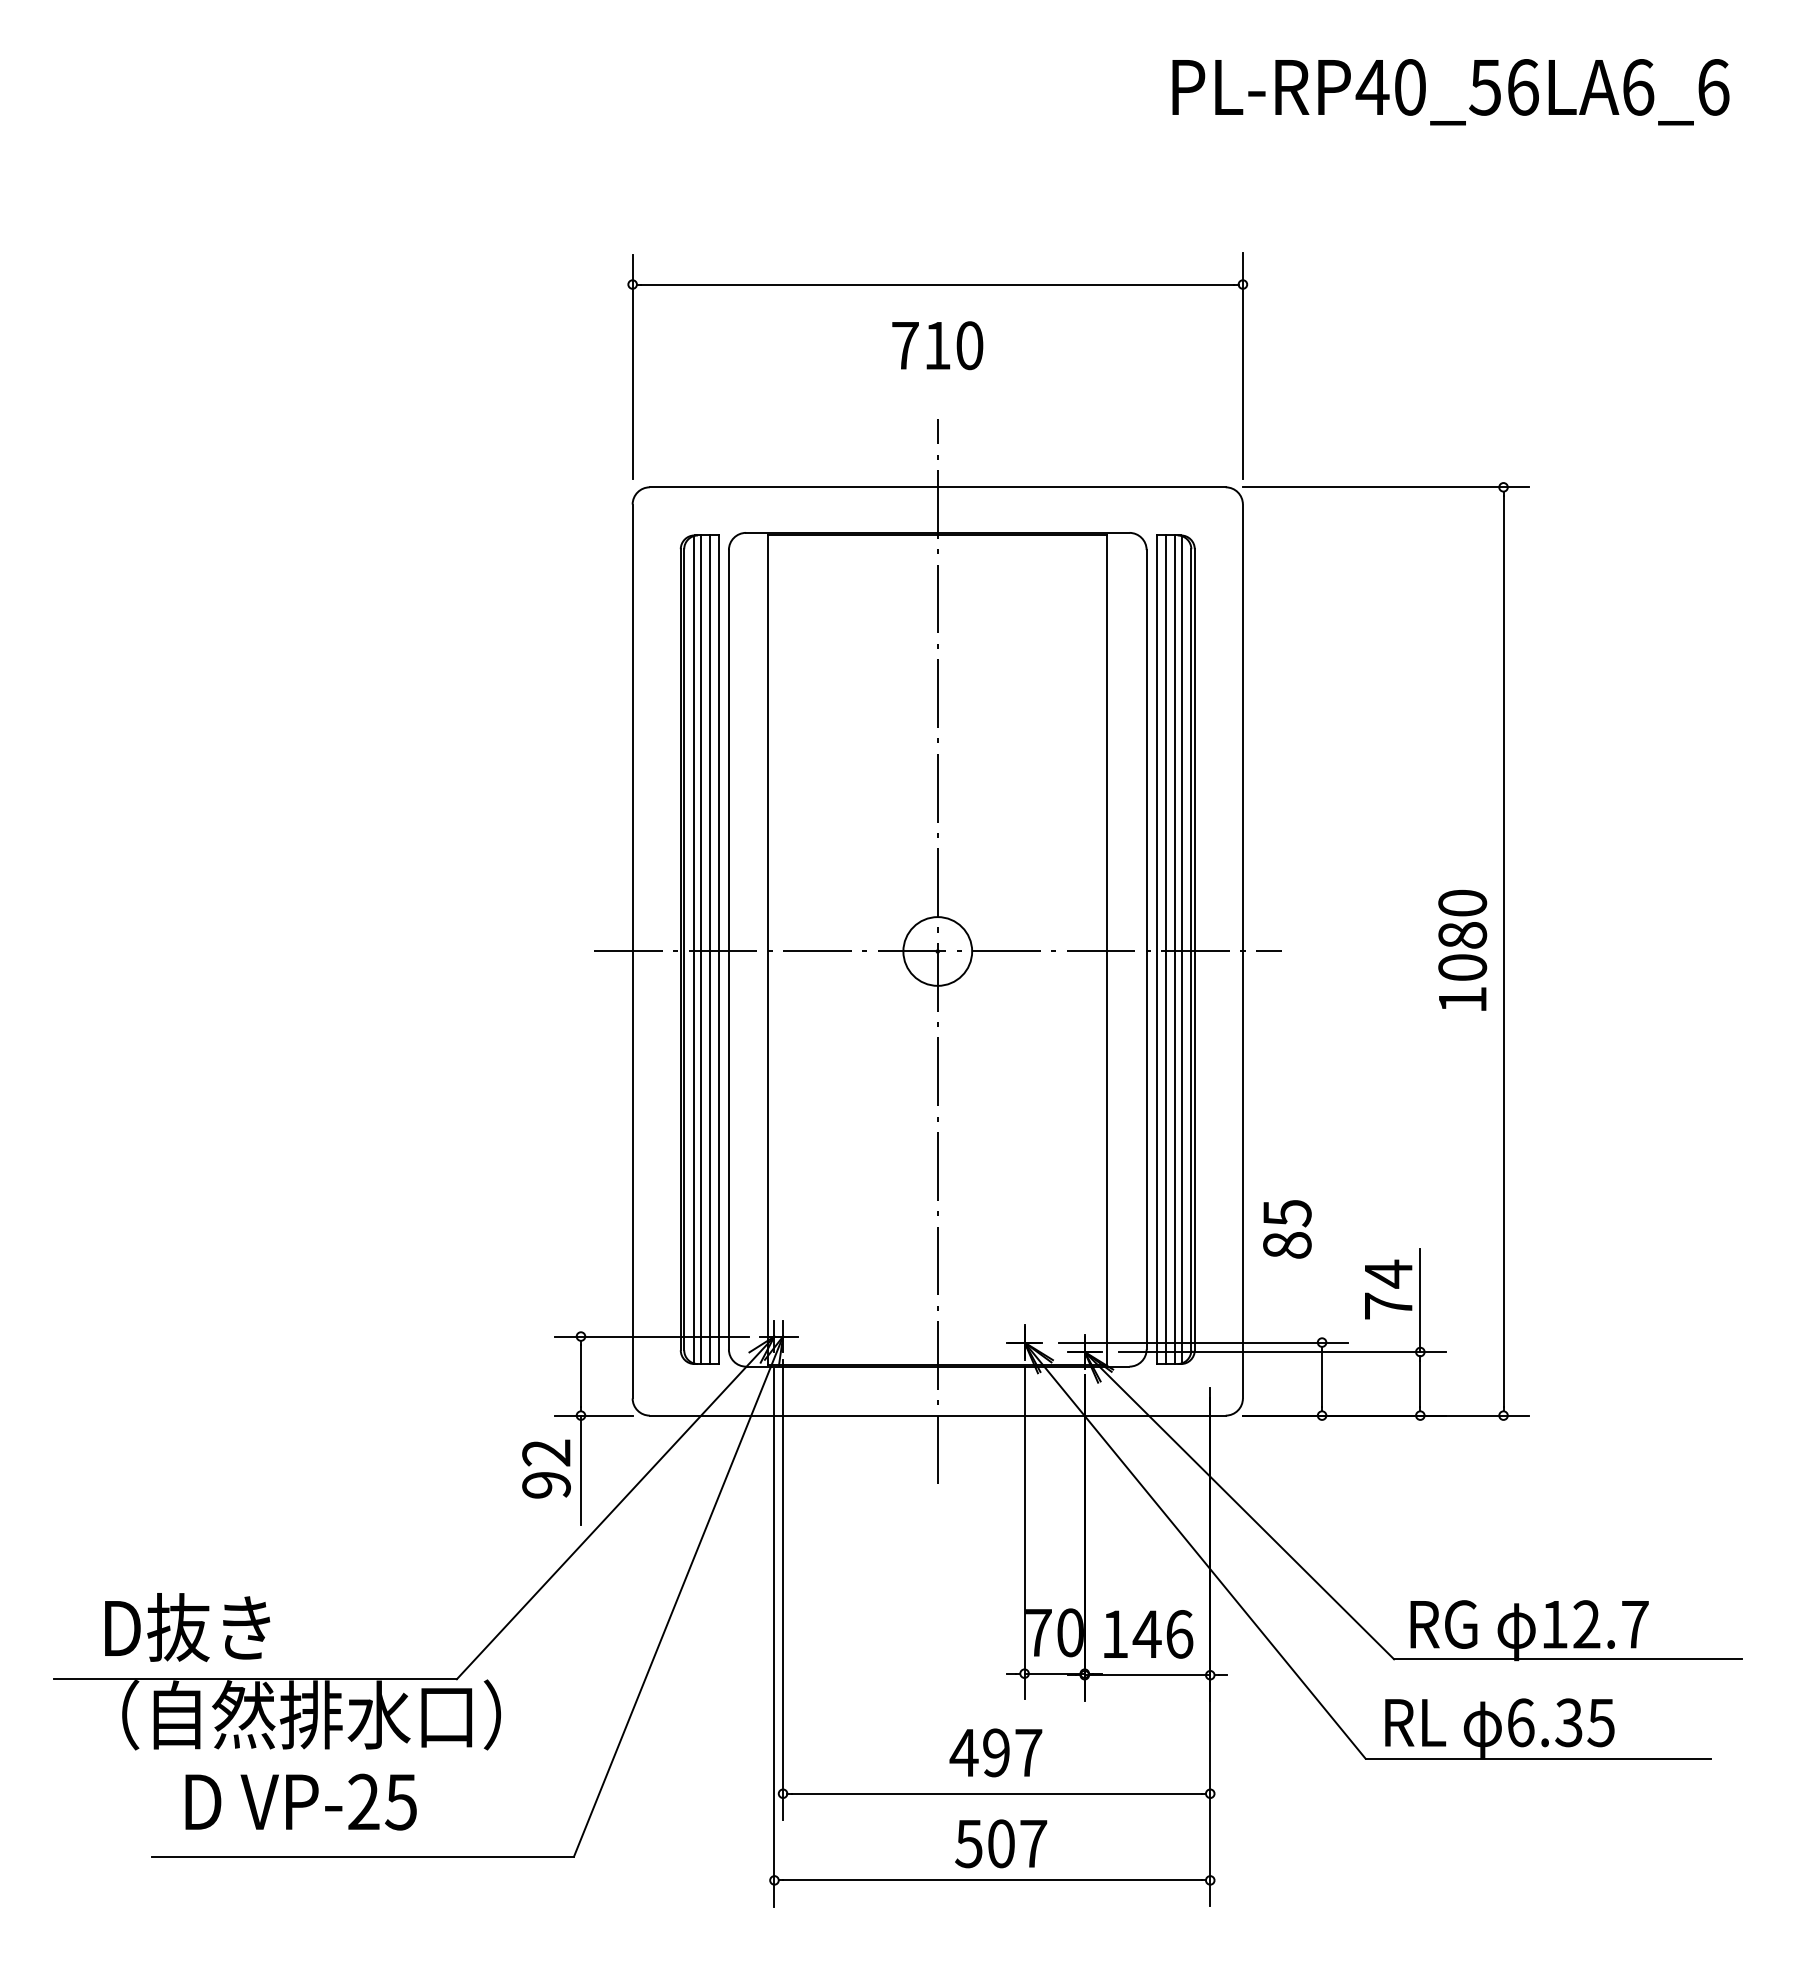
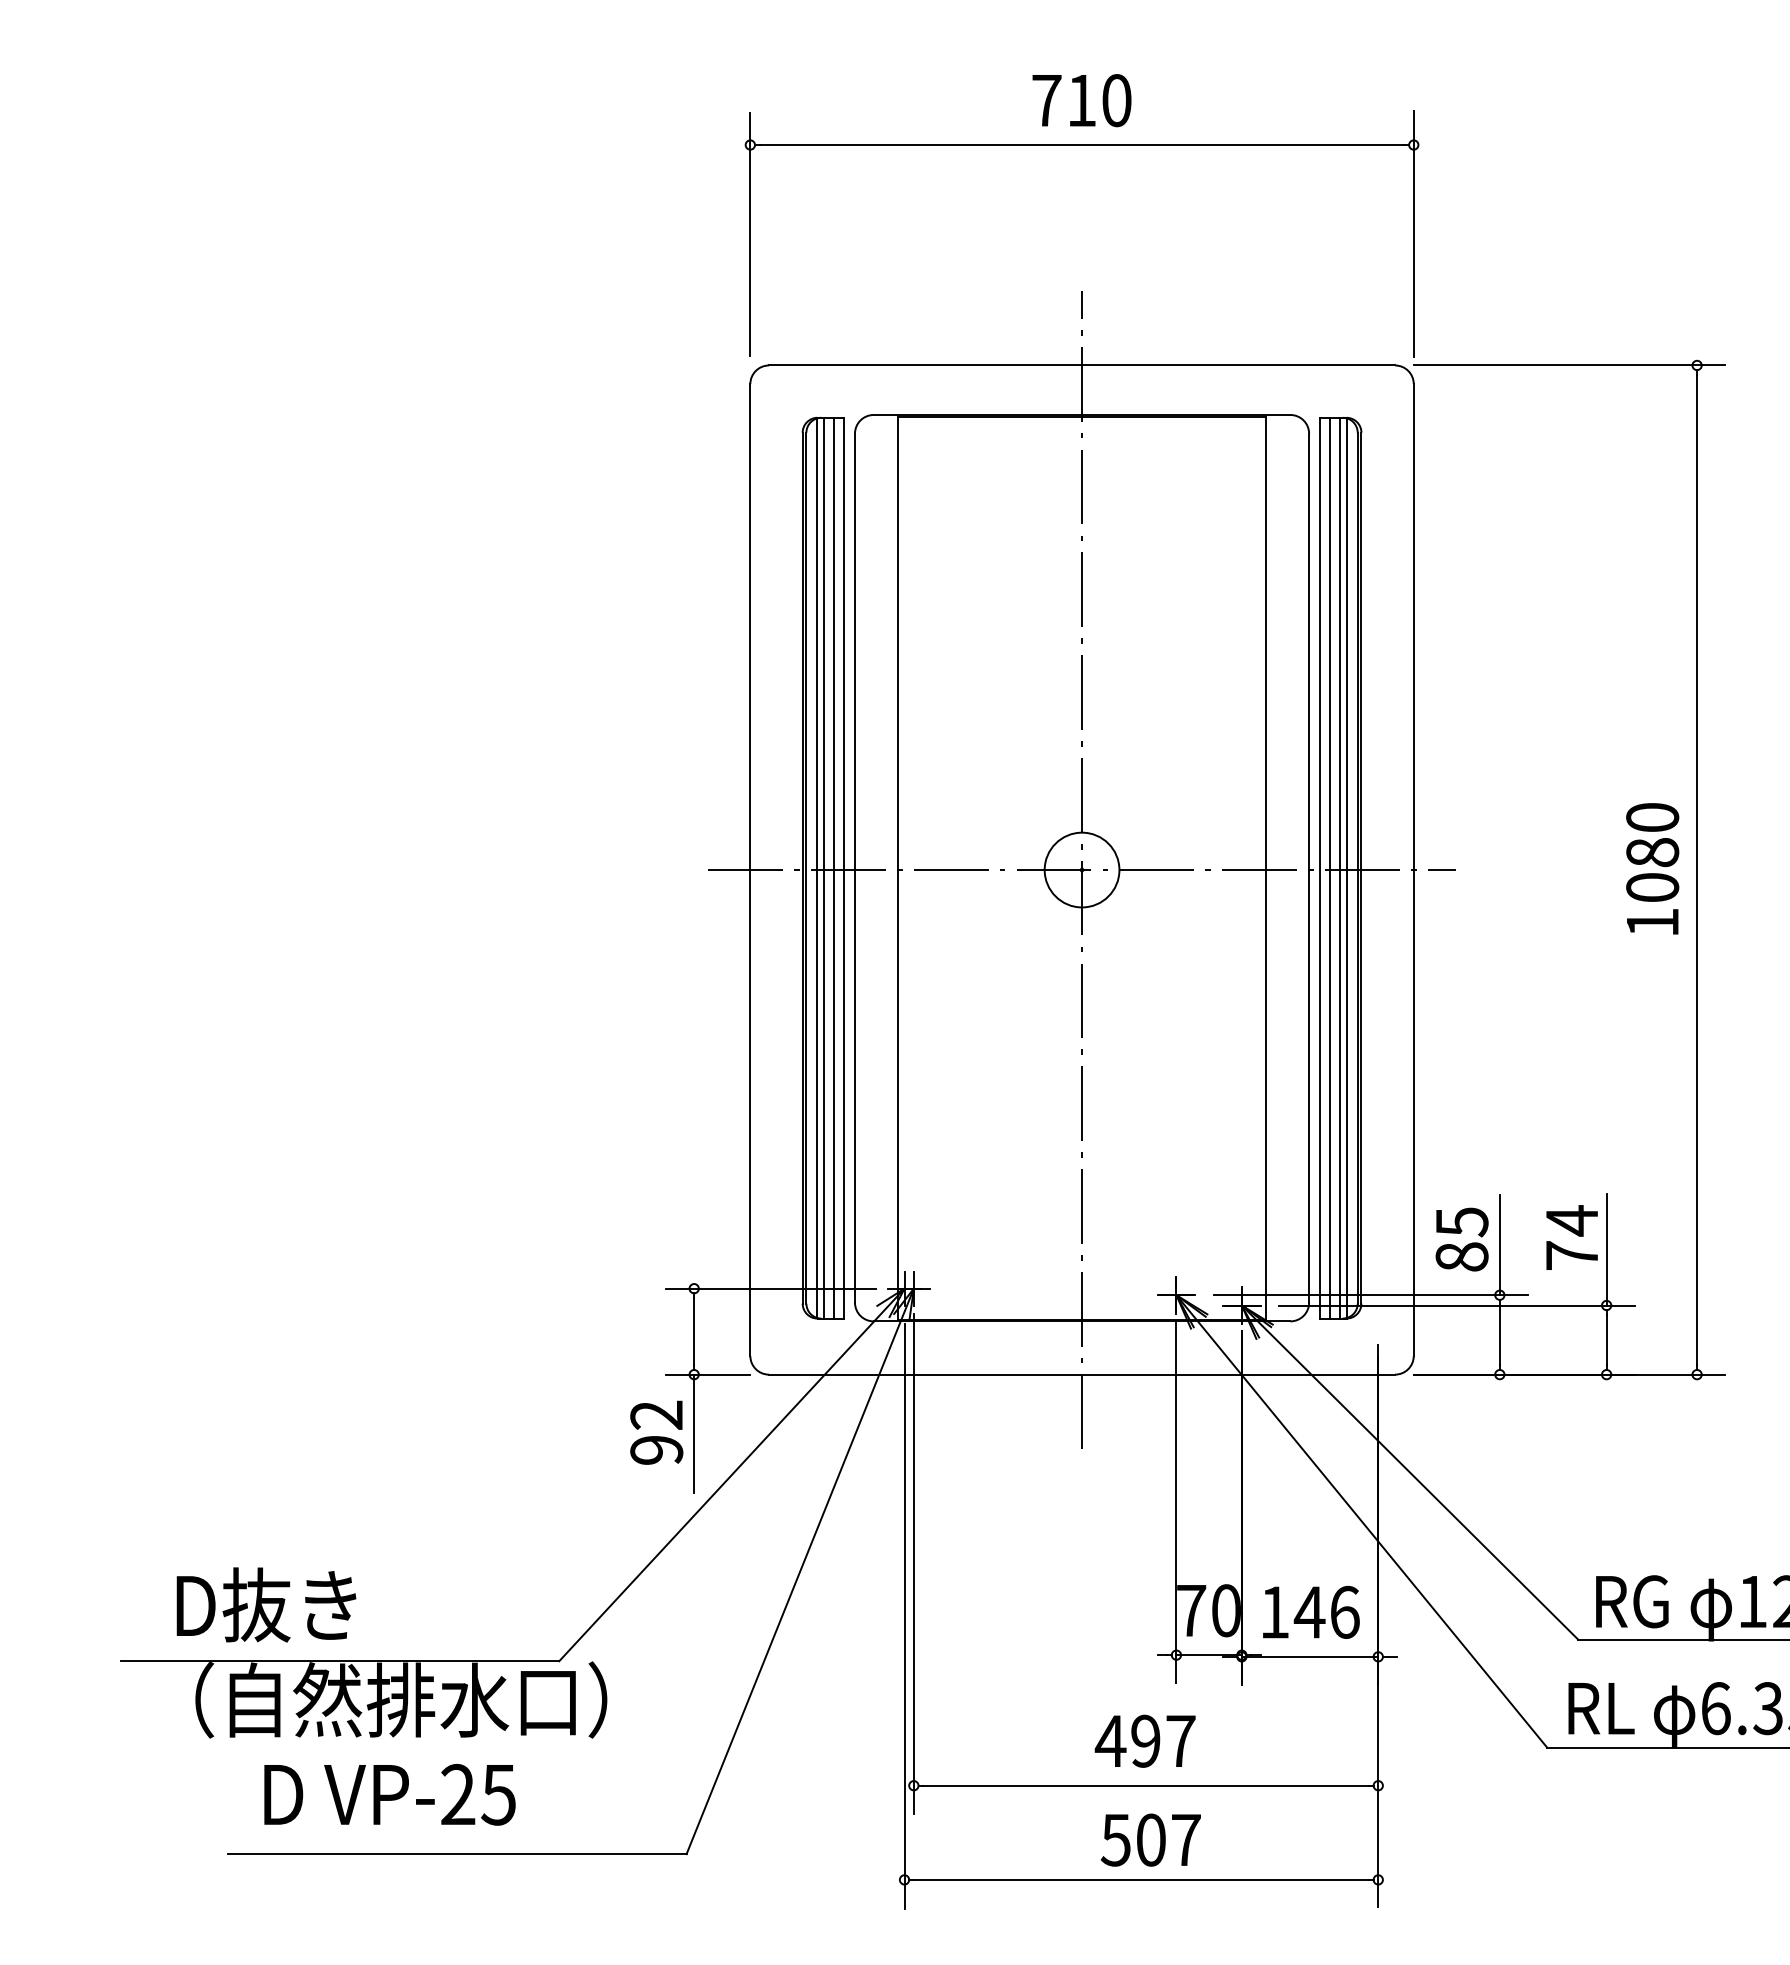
text: (937, 345) -> (1081, 100), moved
text: (1287, 1229) -> (1462, 1239), moved
line: (1322, 1296) -> (1500, 1245), added

